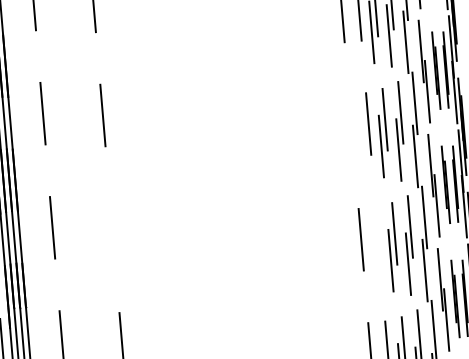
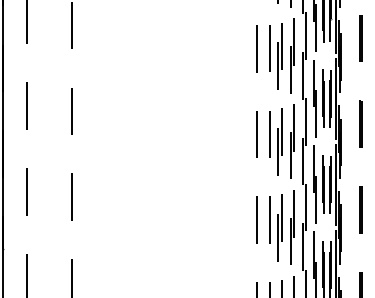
line: (351, 125) -> (256, 134), added
line: (111, 228) -> (71, 196), added
line: (377, 237) -> (269, 219), added

